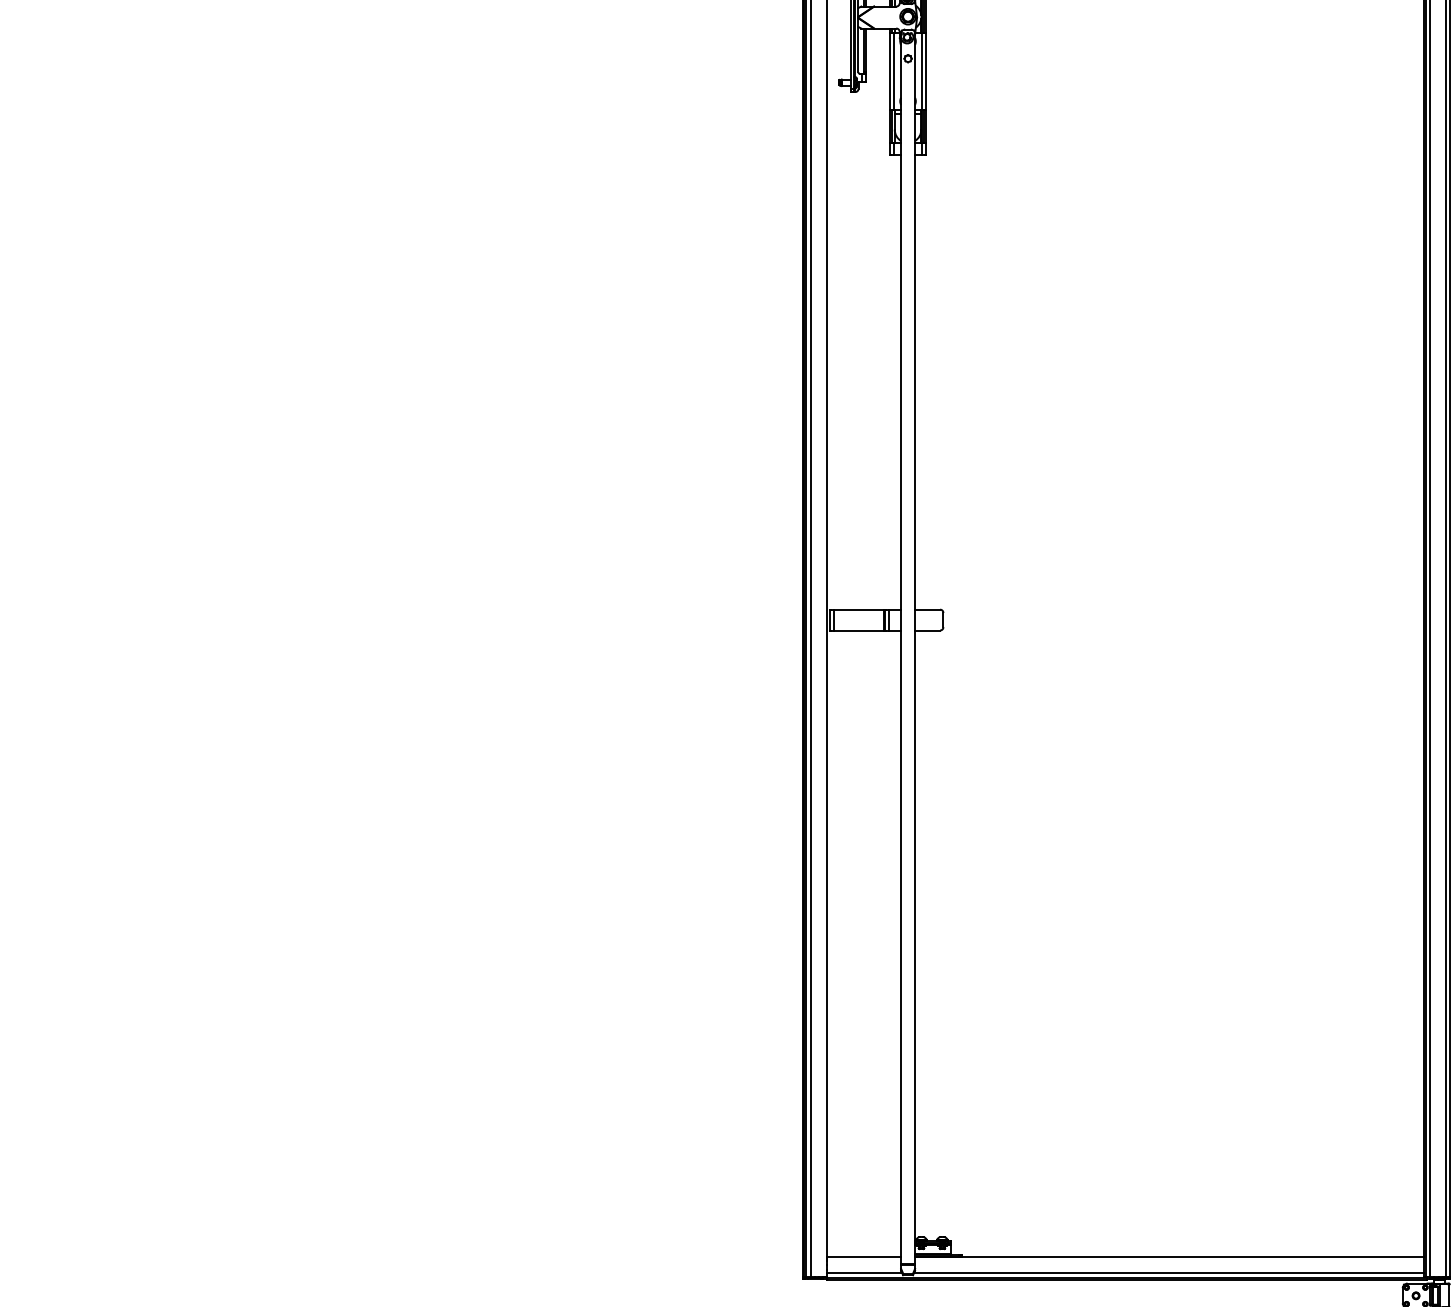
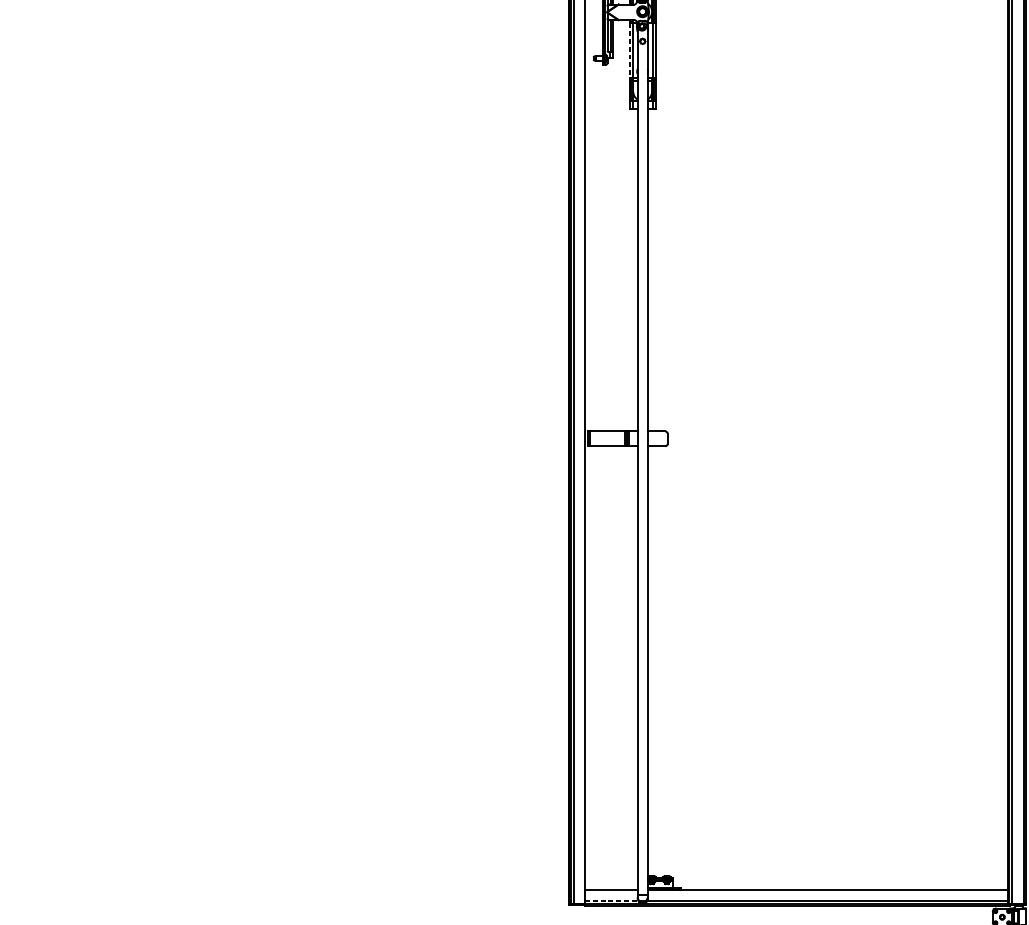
line: (889, 72) -> (629, 51), solid -> dashed
line: (864, 1273) -> (611, 901), solid -> dashed

